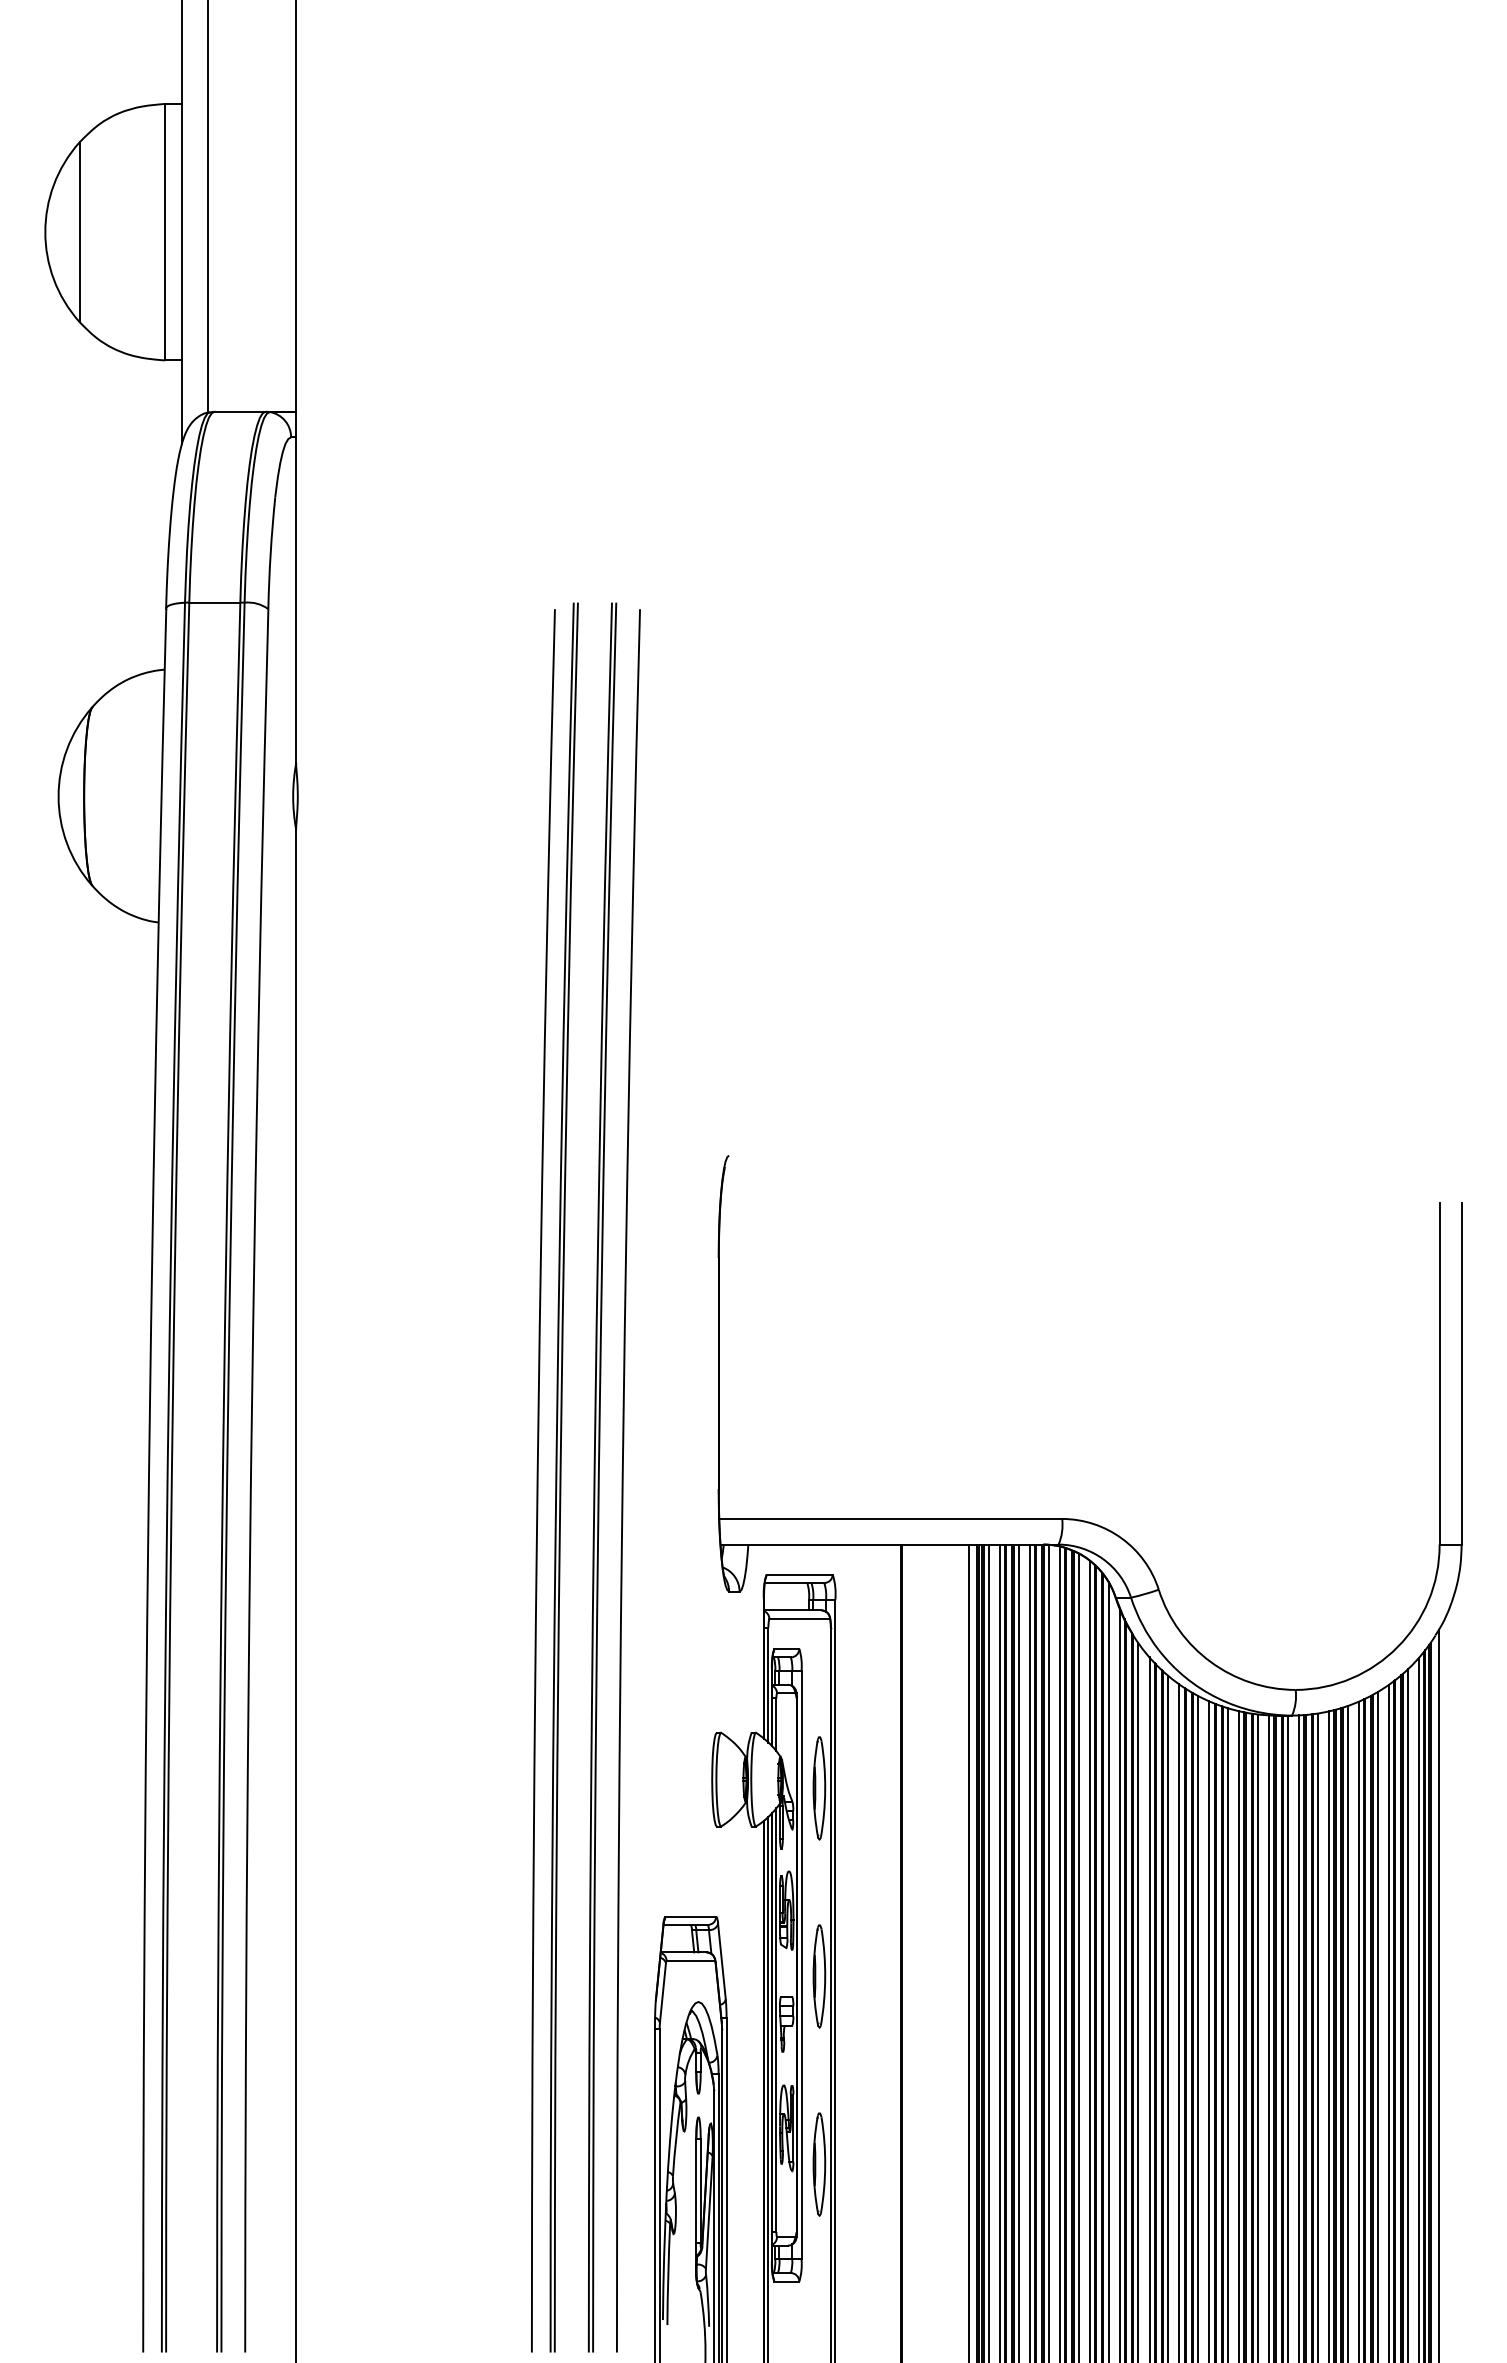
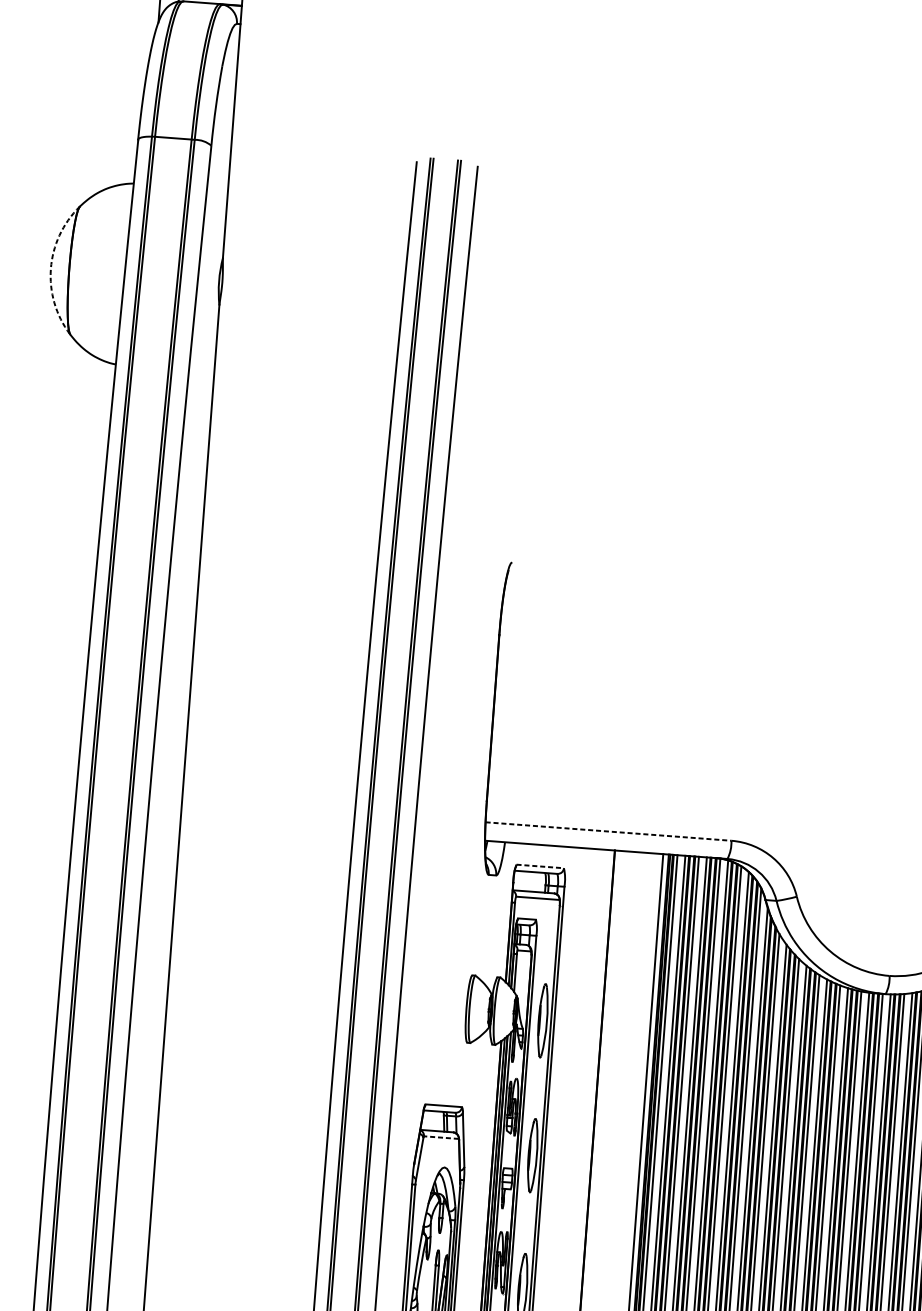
arc: (58, 796) -> (50, 268), solid -> dashed
line: (891, 1518) -> (609, 831), solid -> dashed
line: (800, 1574) -> (540, 866), solid -> dashed
line: (690, 1960) -> (441, 1137), solid -> dashed

